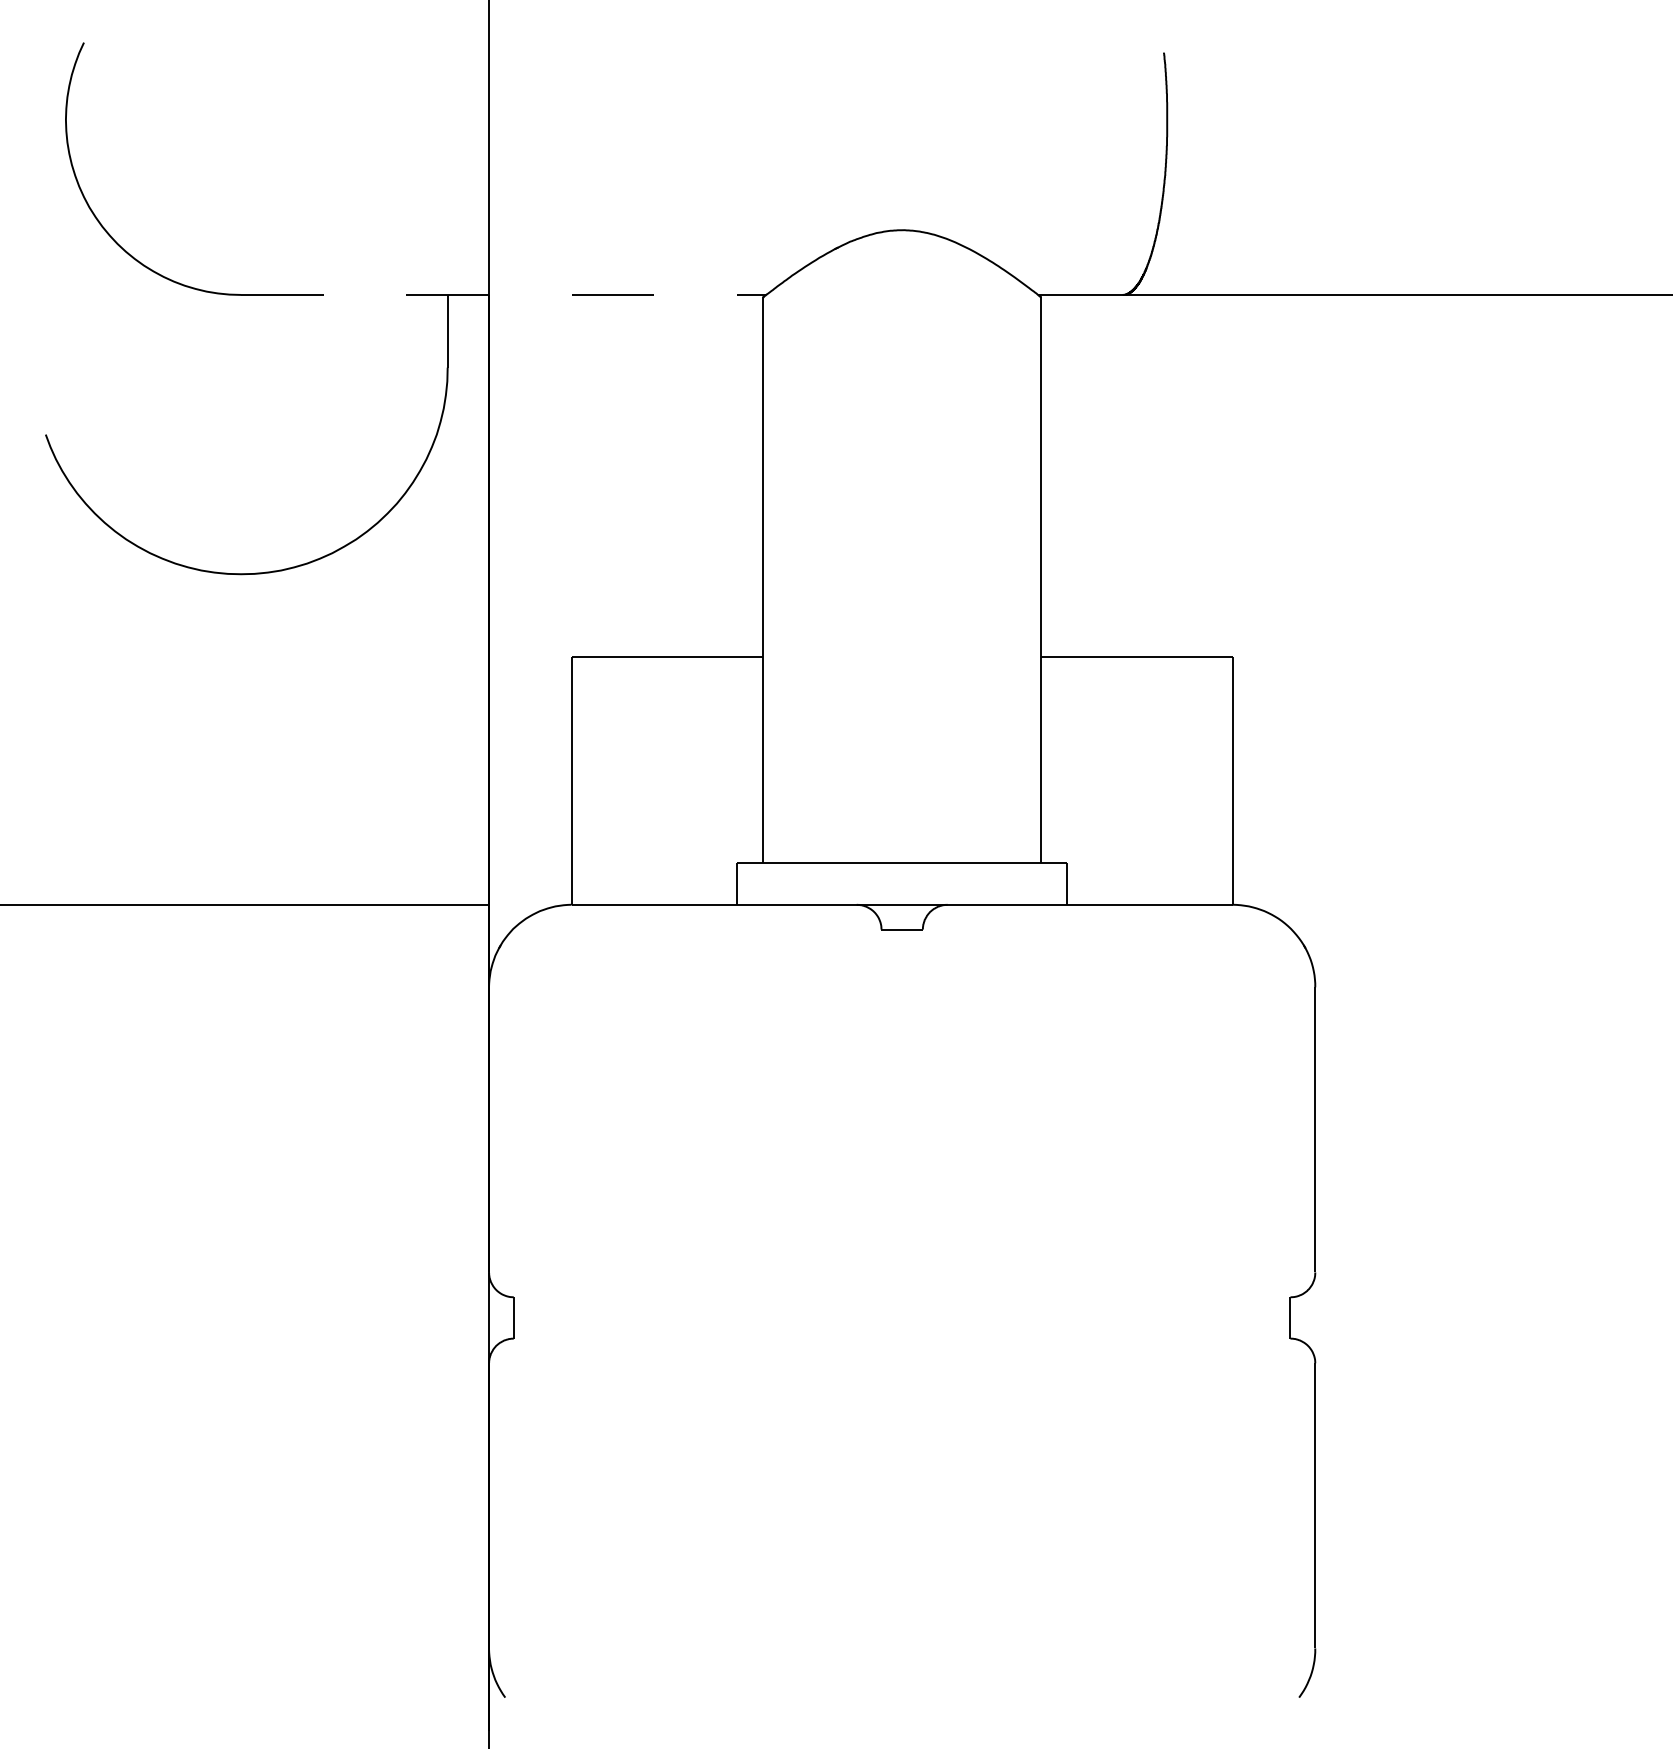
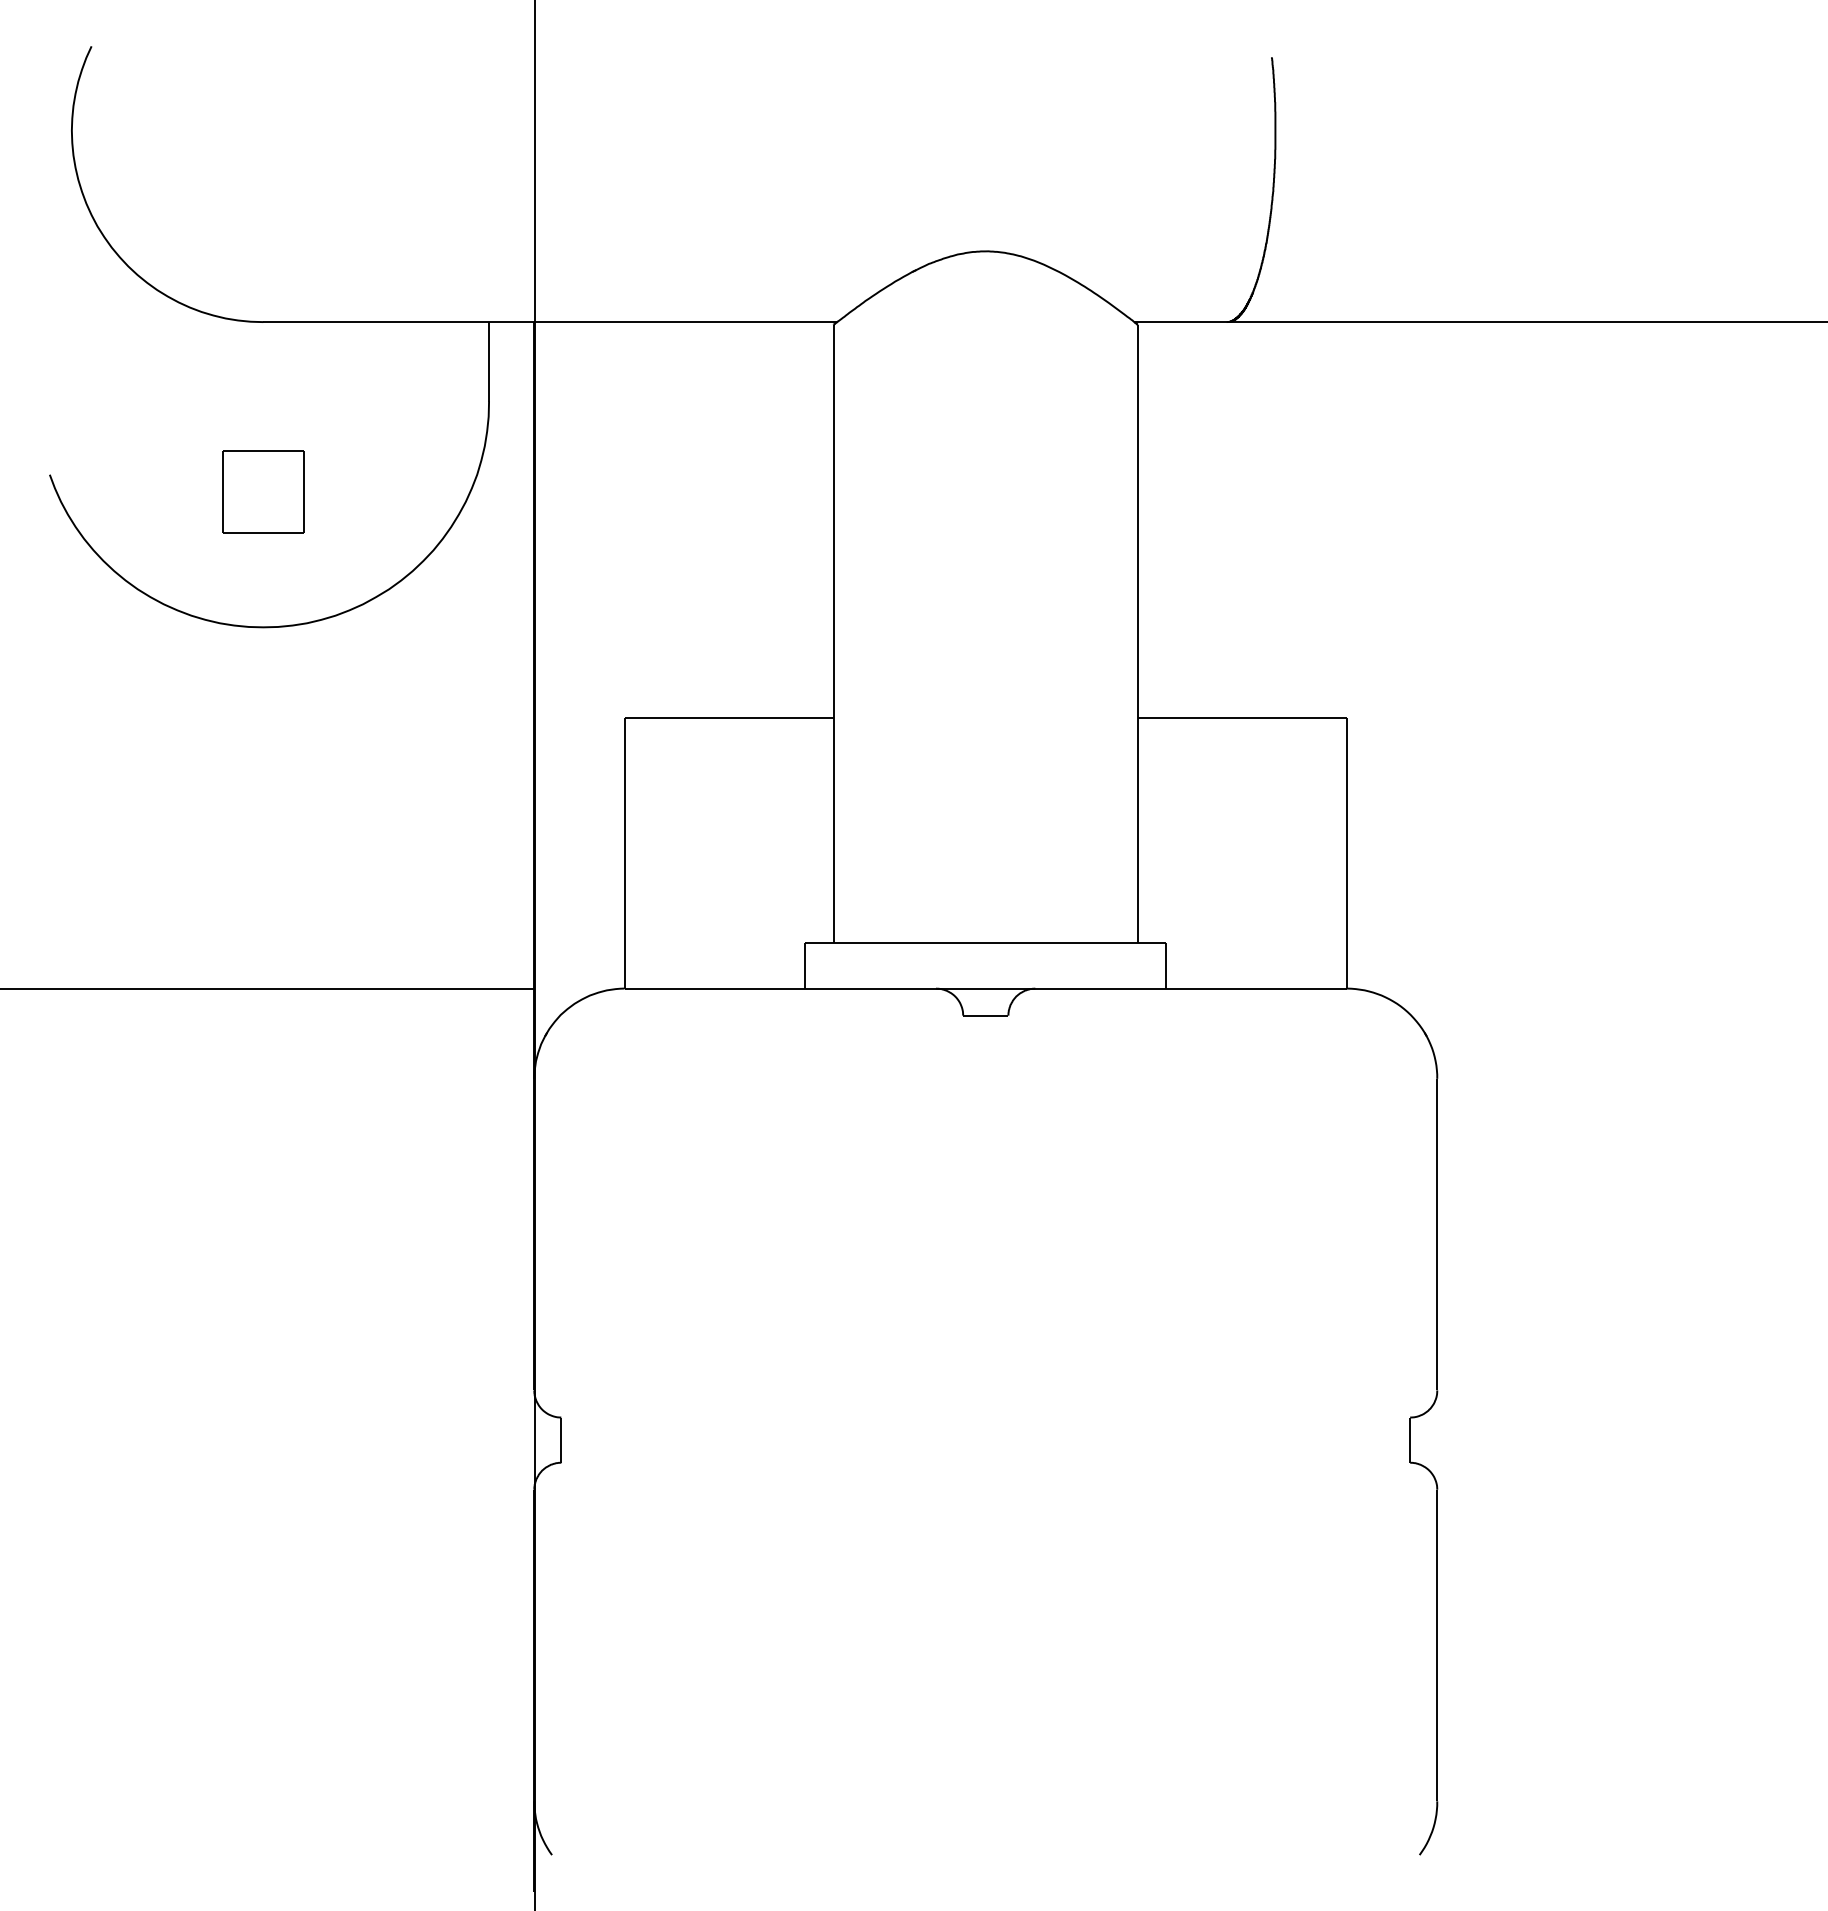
line: (503, 295) -> (550, 322), dashed -> solid
part: (241, 449) -> (263, 491), added

